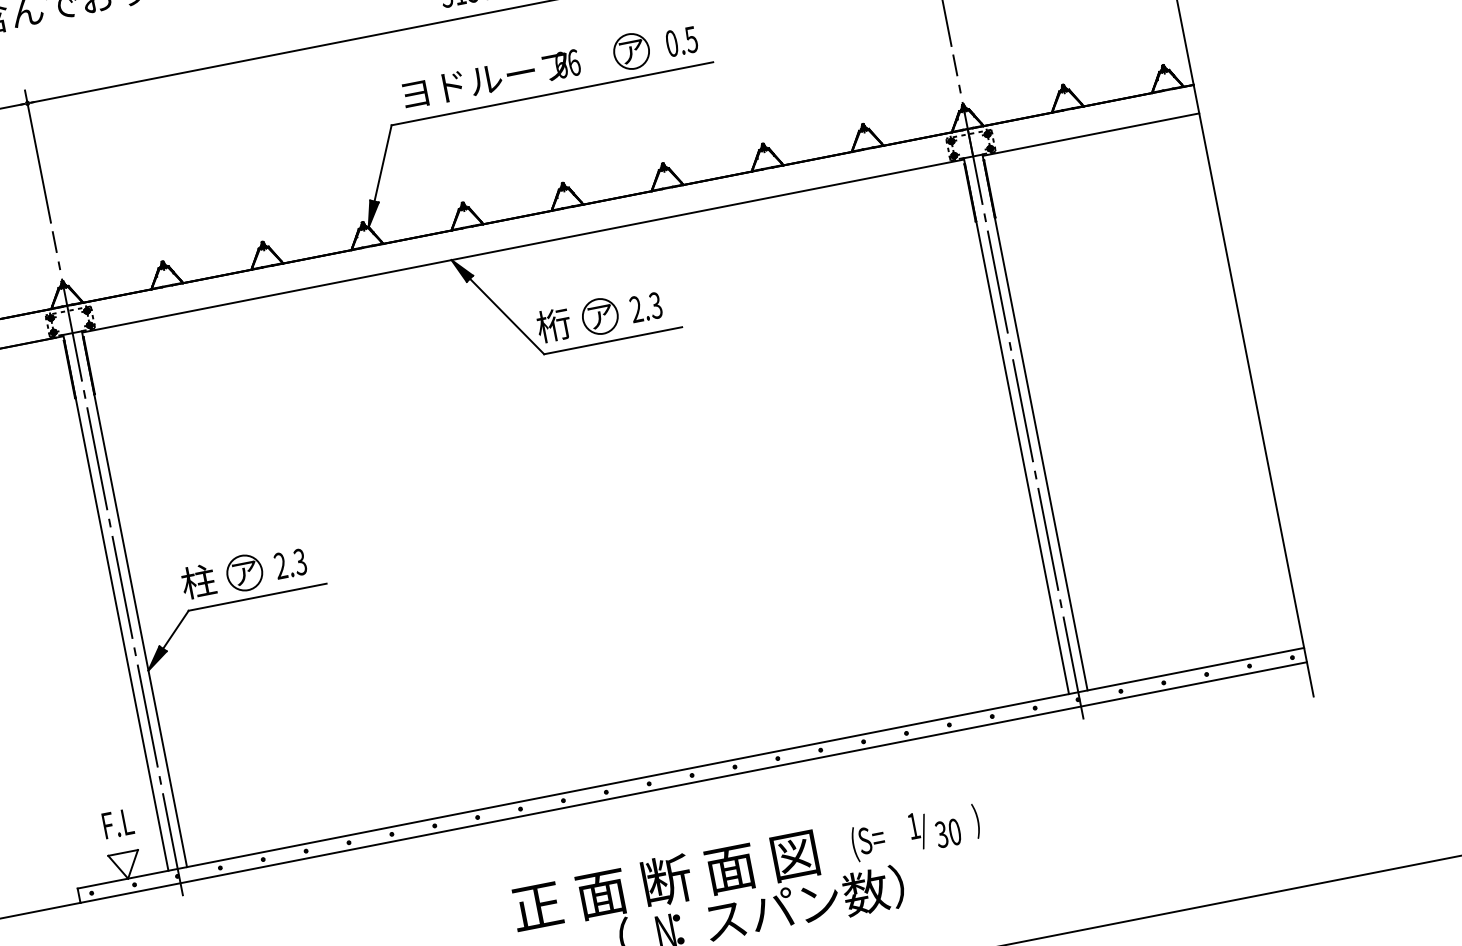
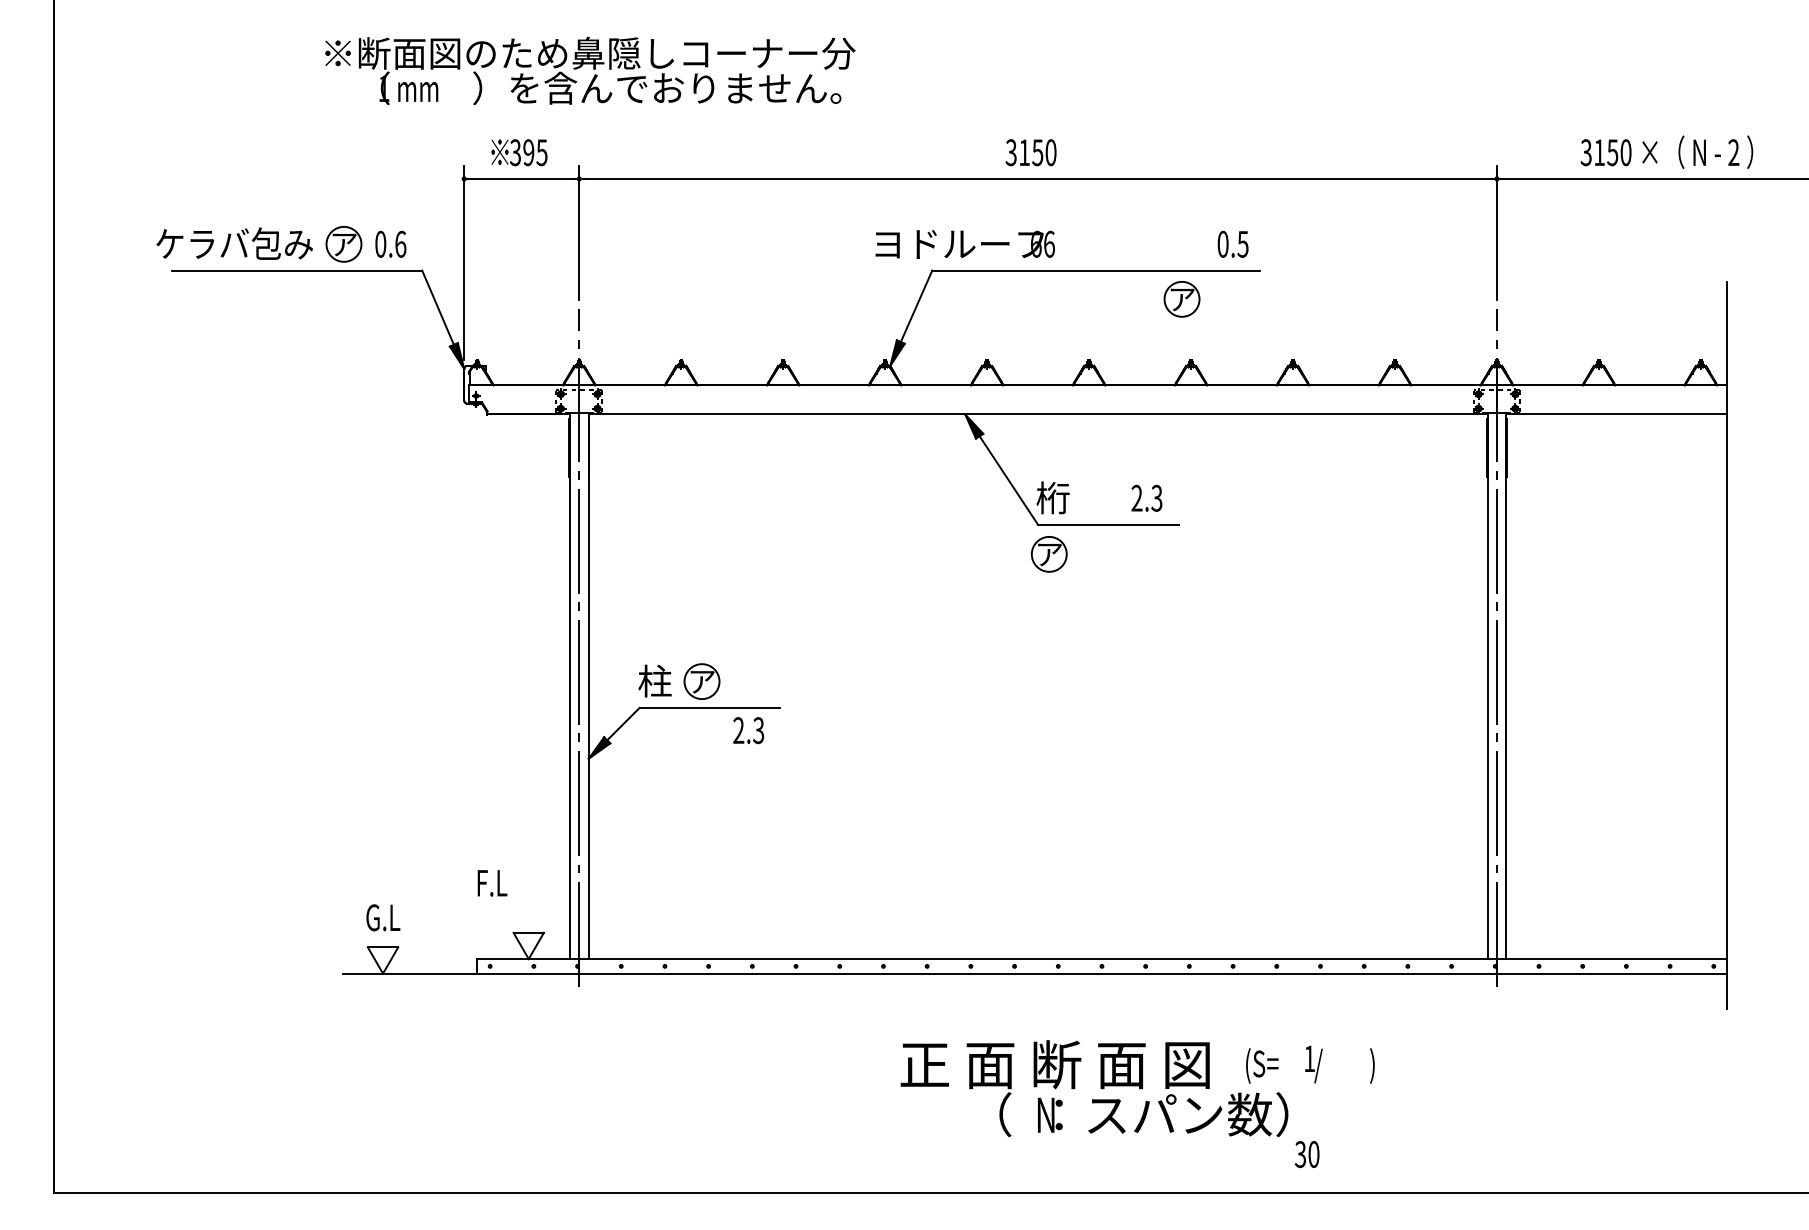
part: (631, 51) -> (1181, 299), moved
text: (490, 79) -> (964, 244), moved
part: (599, 316) -> (1048, 554), moved
text: (290, 563) -> (748, 730), moved
text: (118, 823) -> (492, 883), moved
text: (948, 833) -> (1307, 1154), moved

